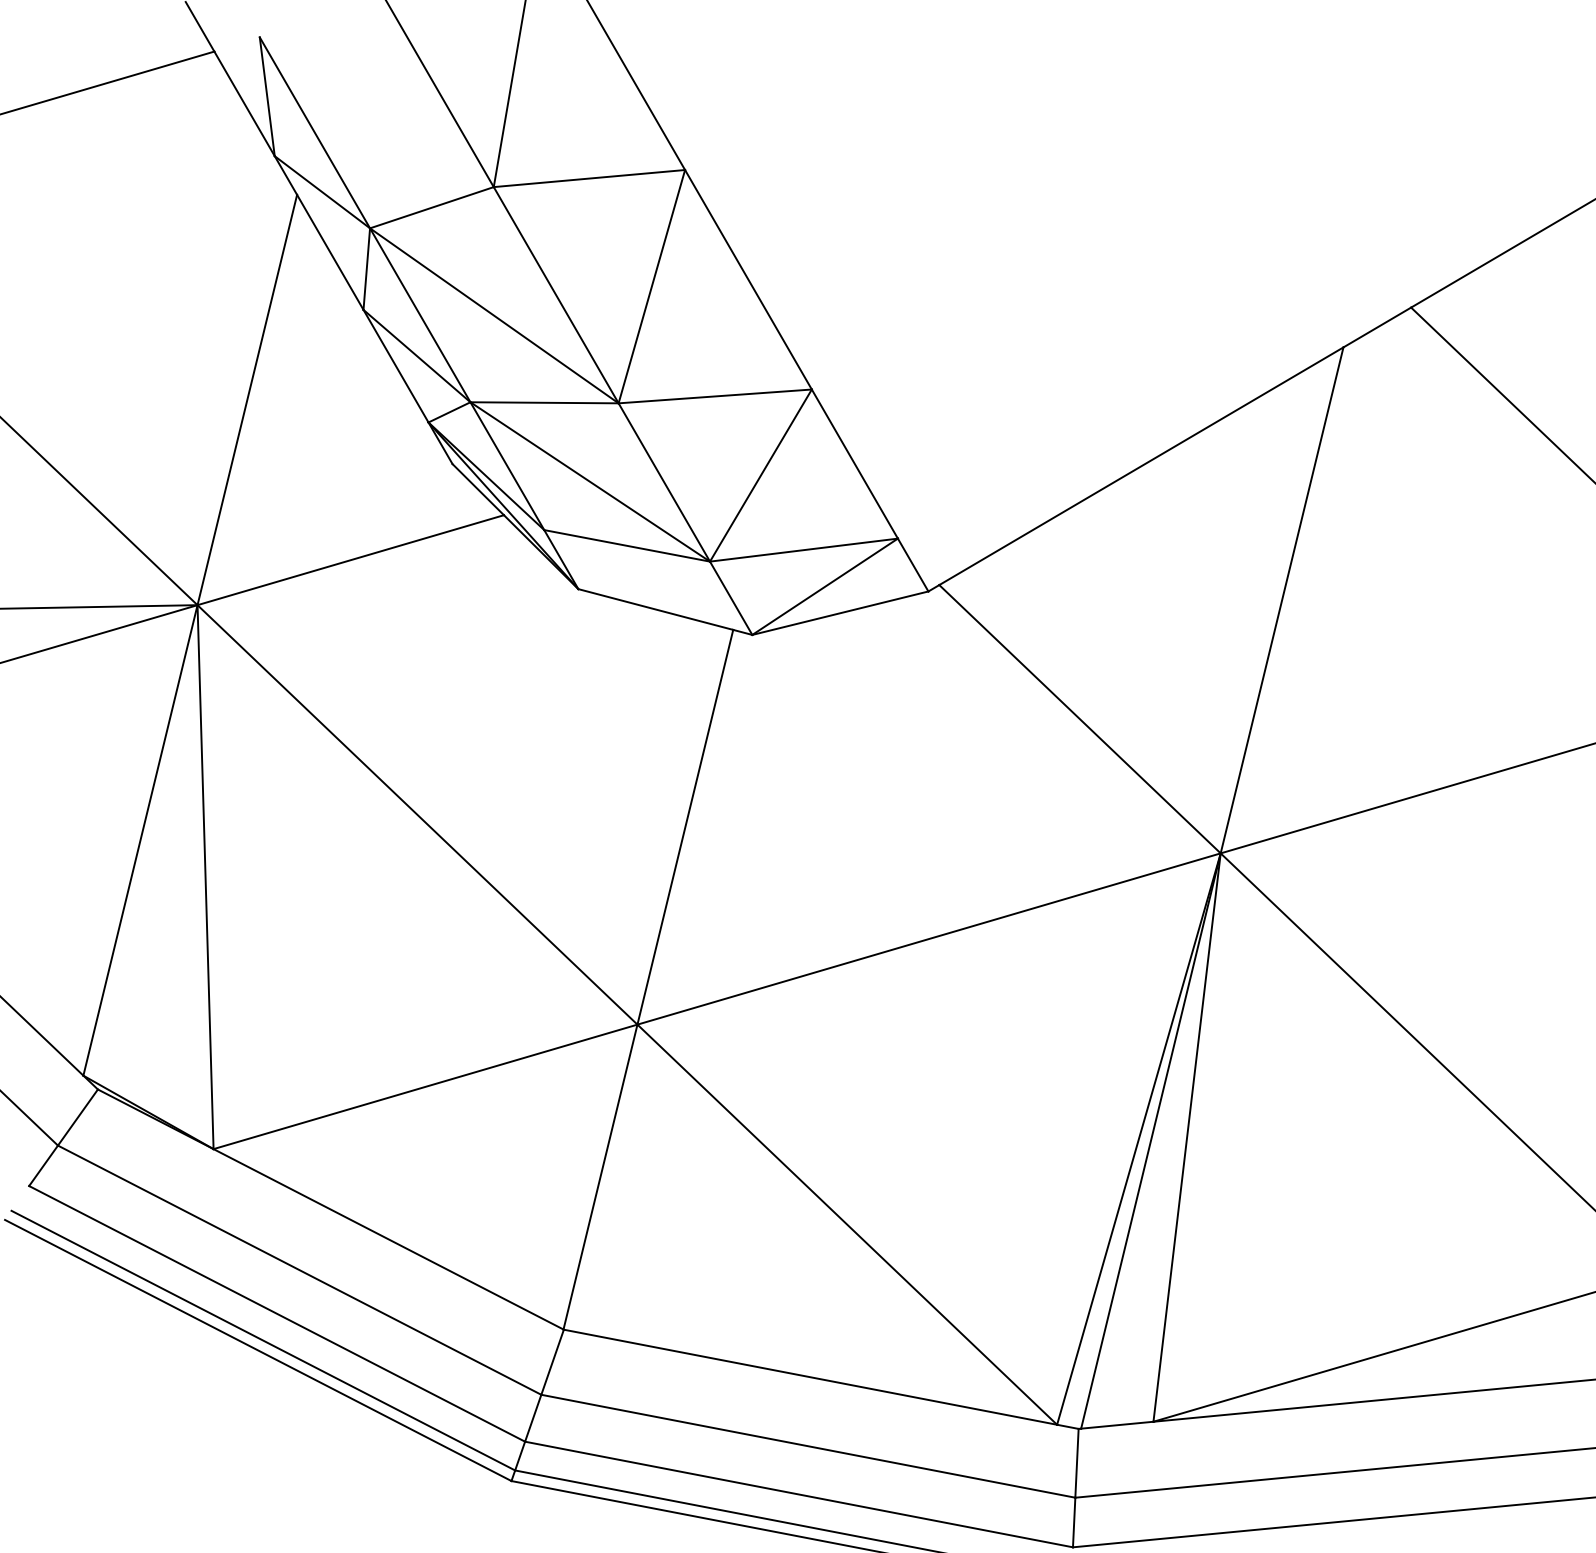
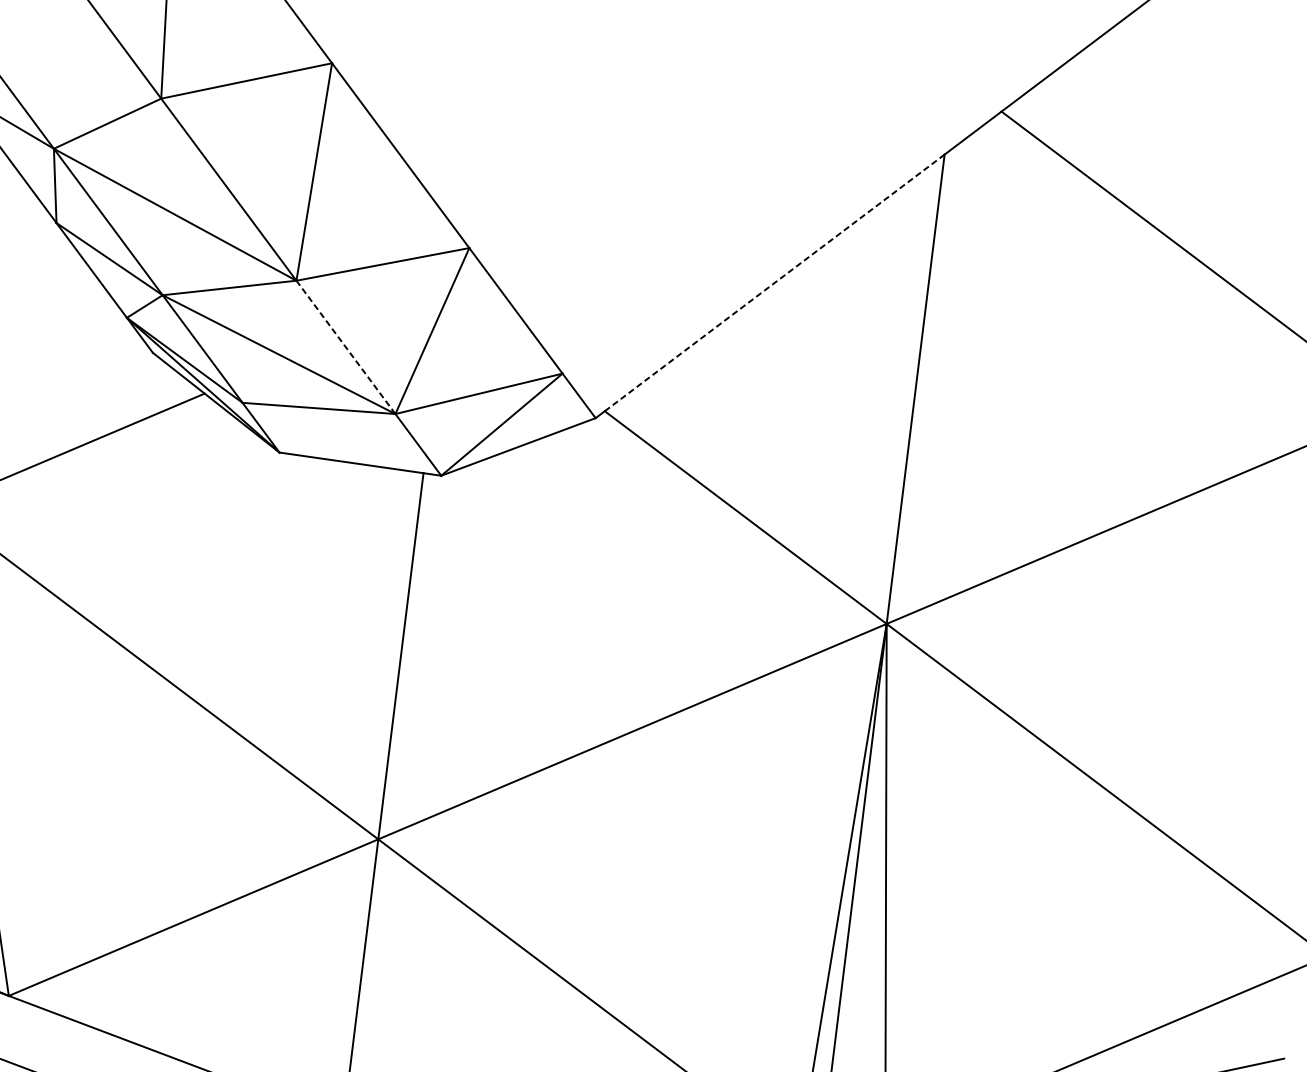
line: (1141, 465) -> (774, 282), solid -> dashed
line: (664, 482) -> (346, 347), solid -> dashed

